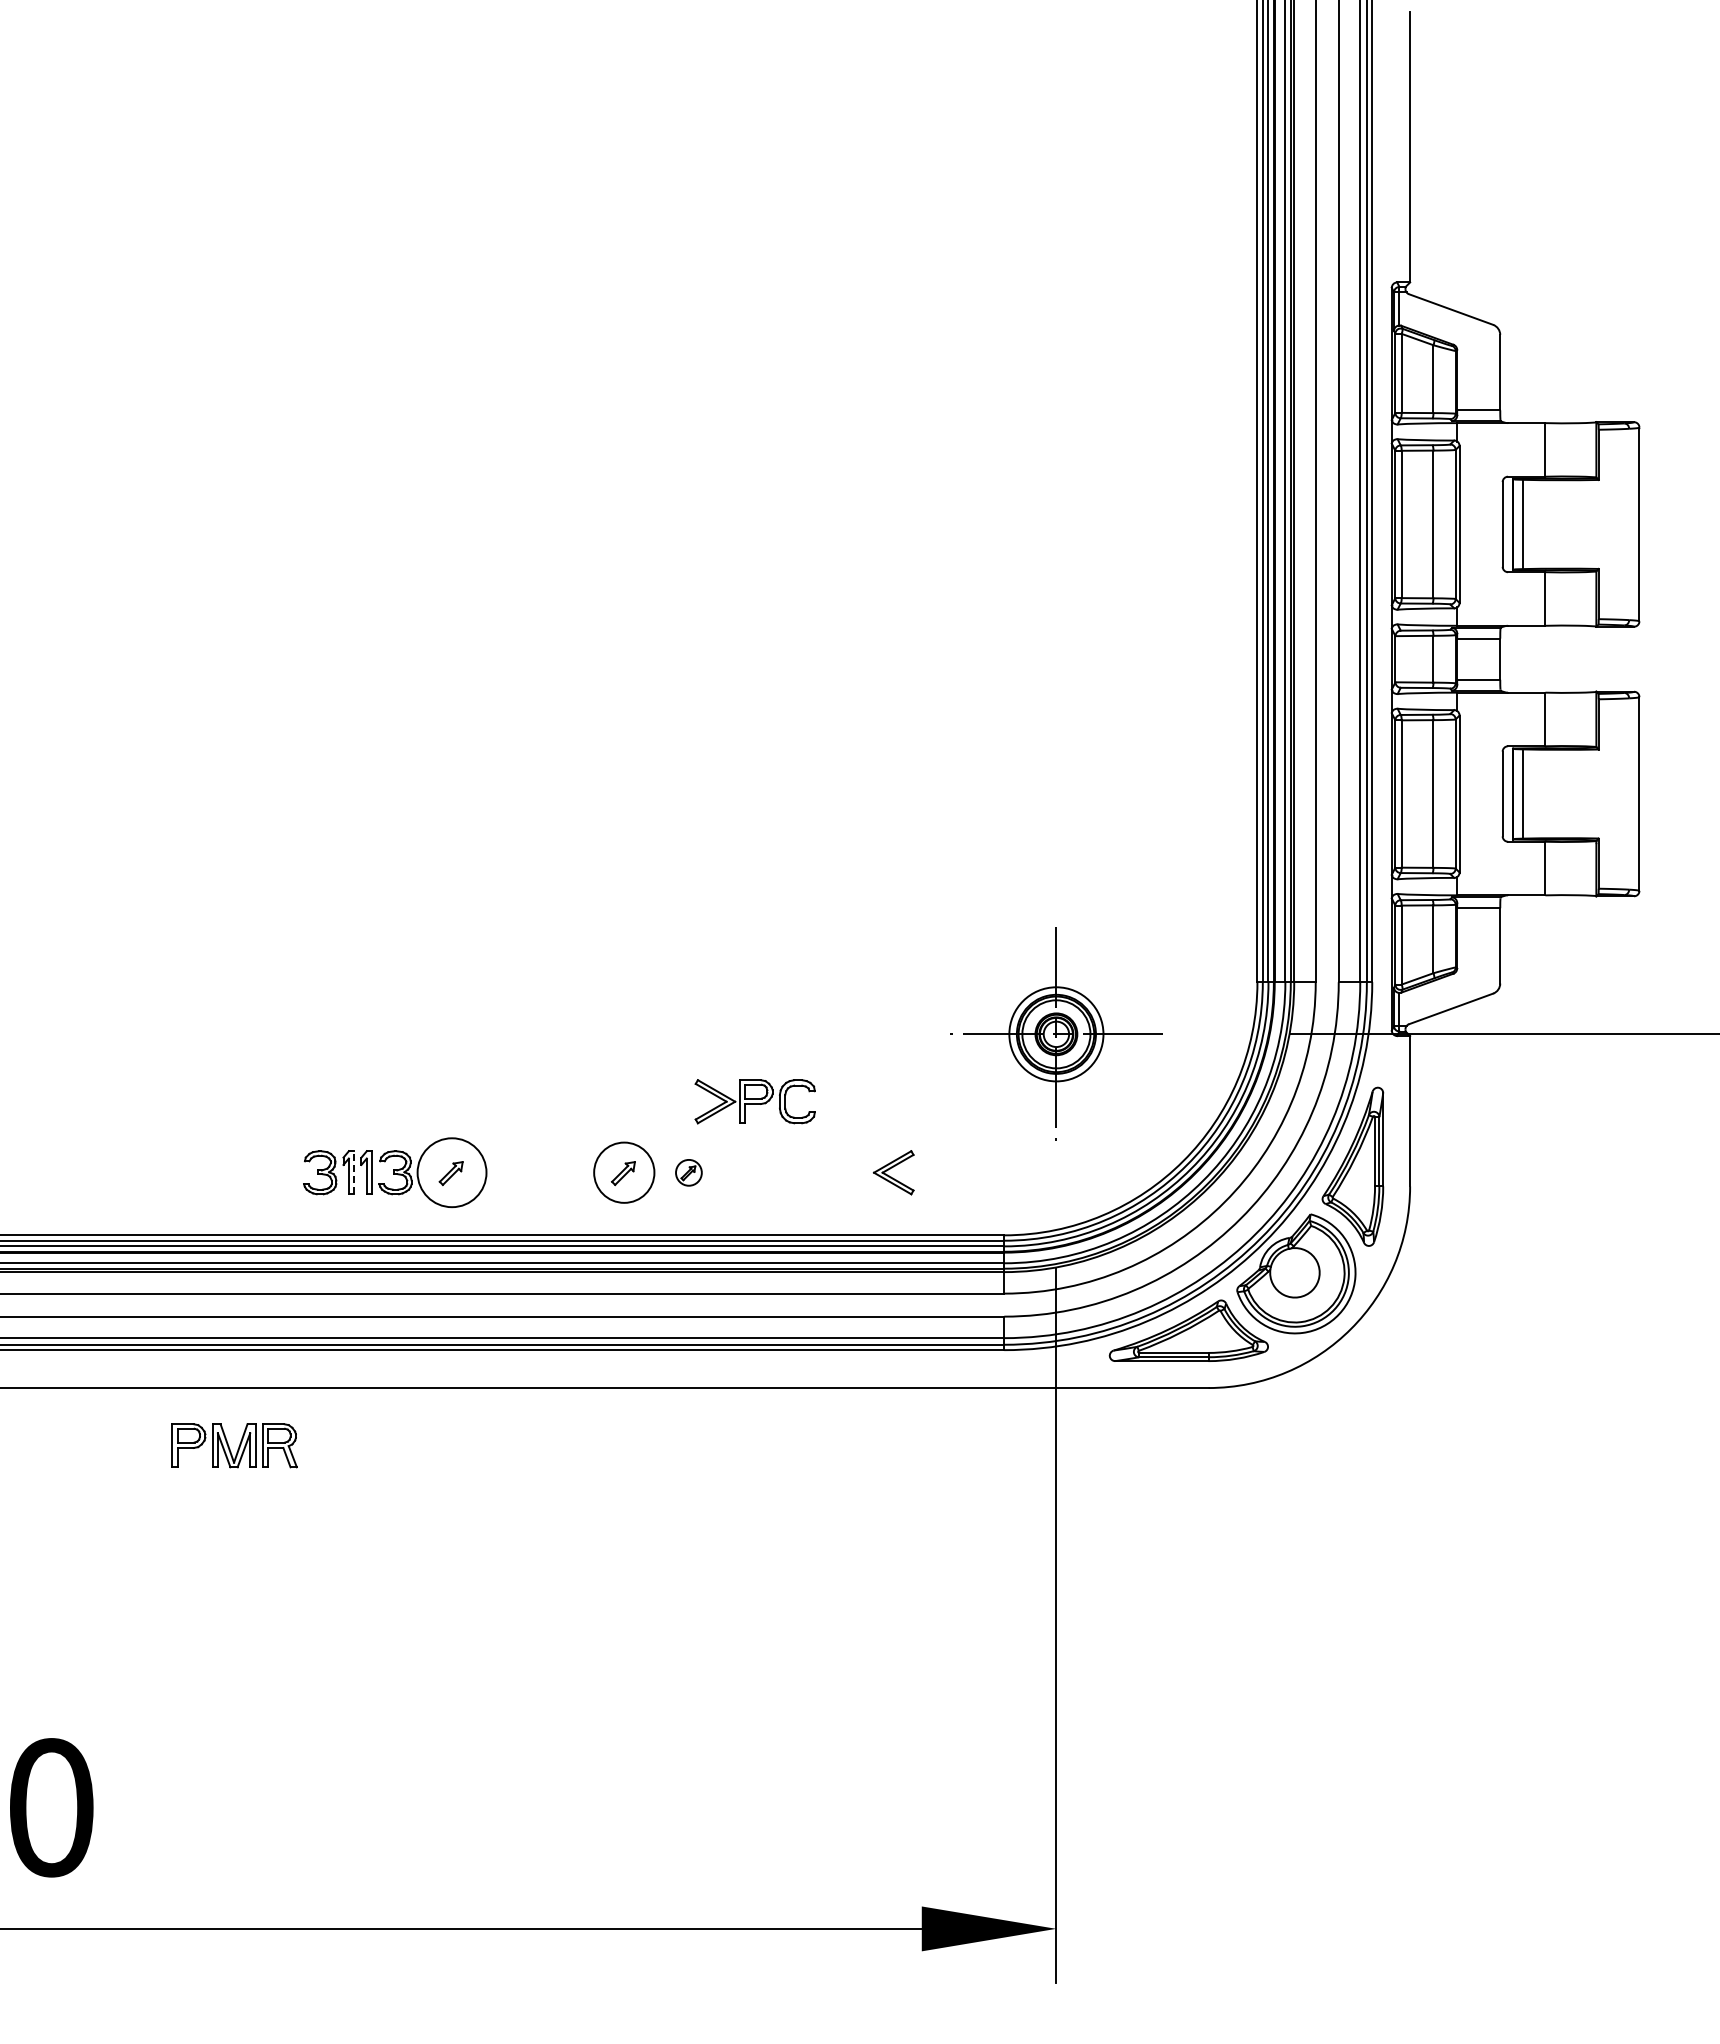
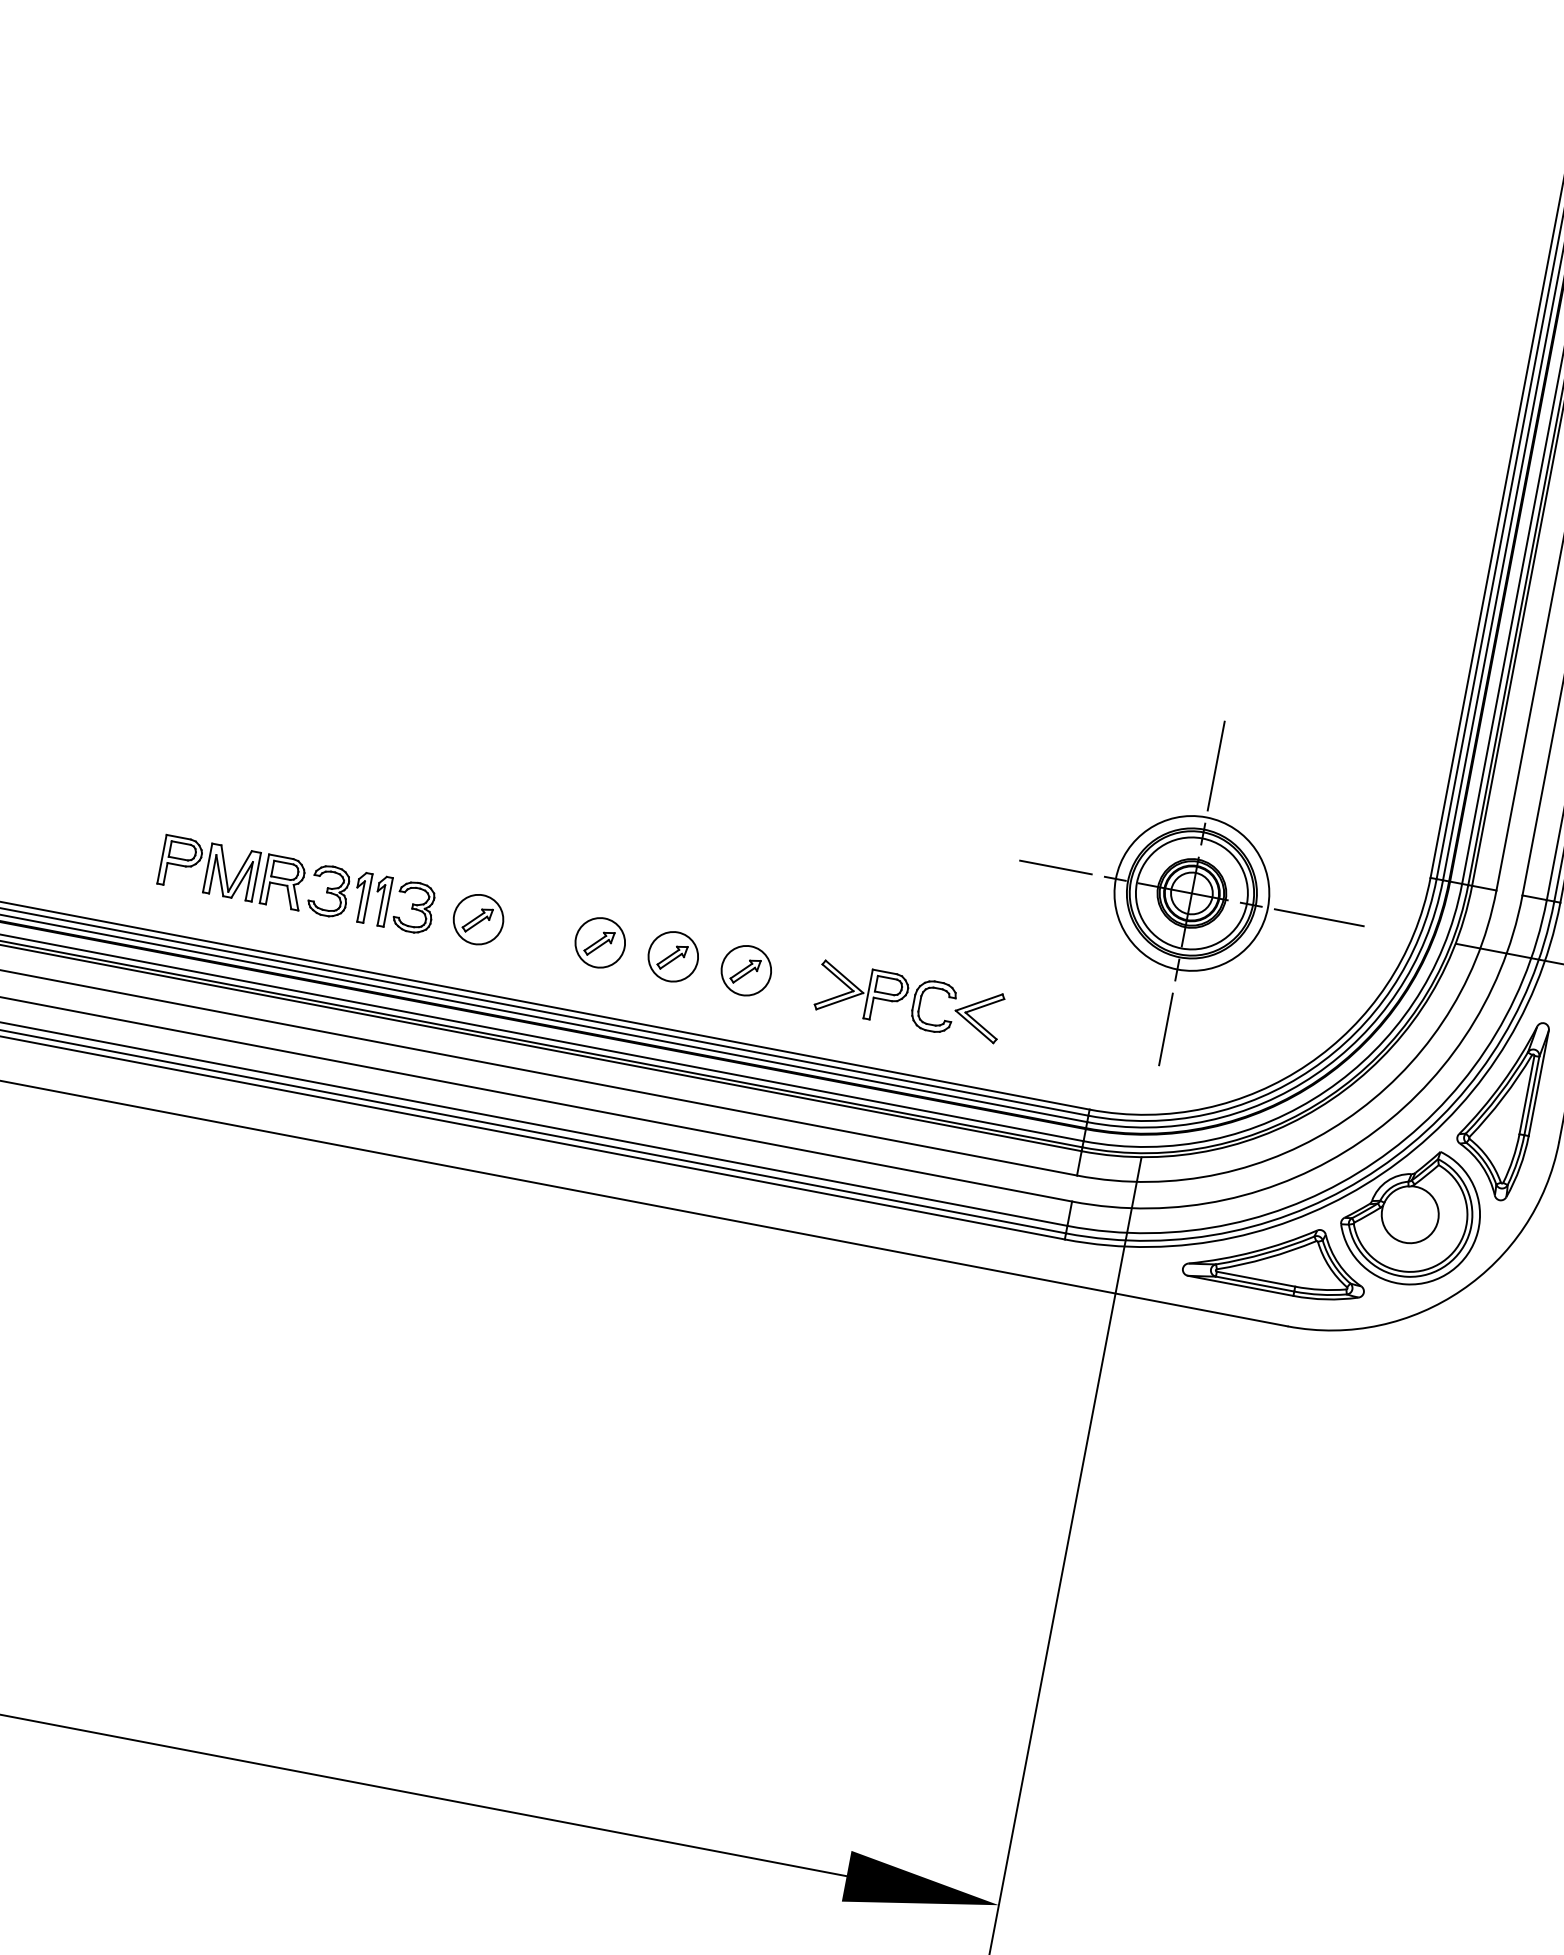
part: (1056, 1034) -> (1191, 893), size x1.43
part: (754, 1101) -> (885, 996), moved
line: (354, 1172) -> (368, 898), dashed -> solid
circle: (451, 1172) -> (477, 919), size x0.62
part: (559, 1172) -> (600, 942), added
circle: (623, 1172) -> (672, 956), size x0.71
part: (688, 1172) -> (746, 970), size x1.67
part: (234, 1445) -> (232, 872), moved

